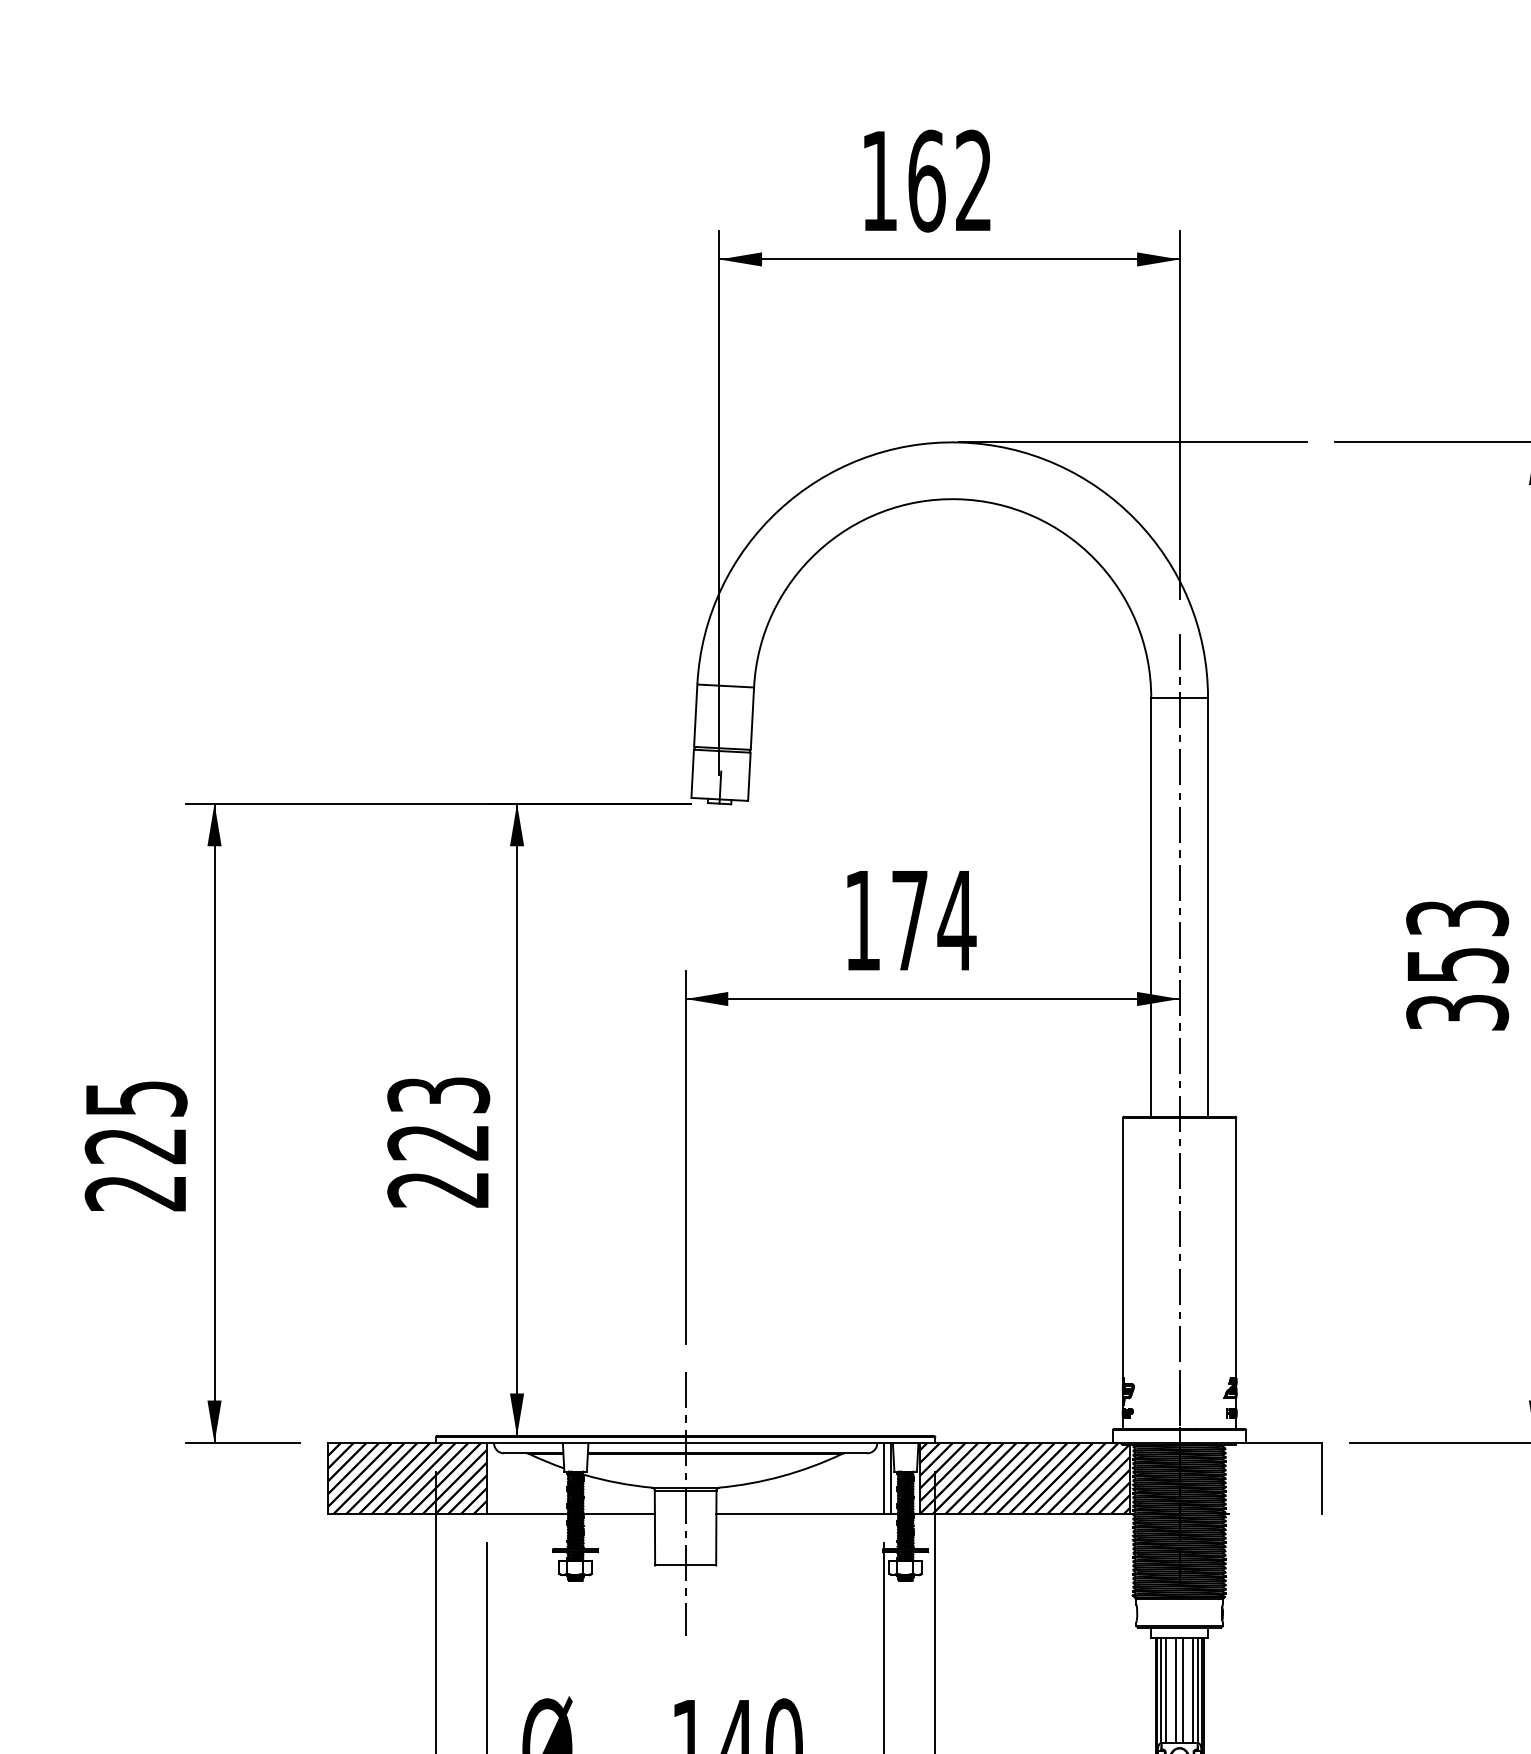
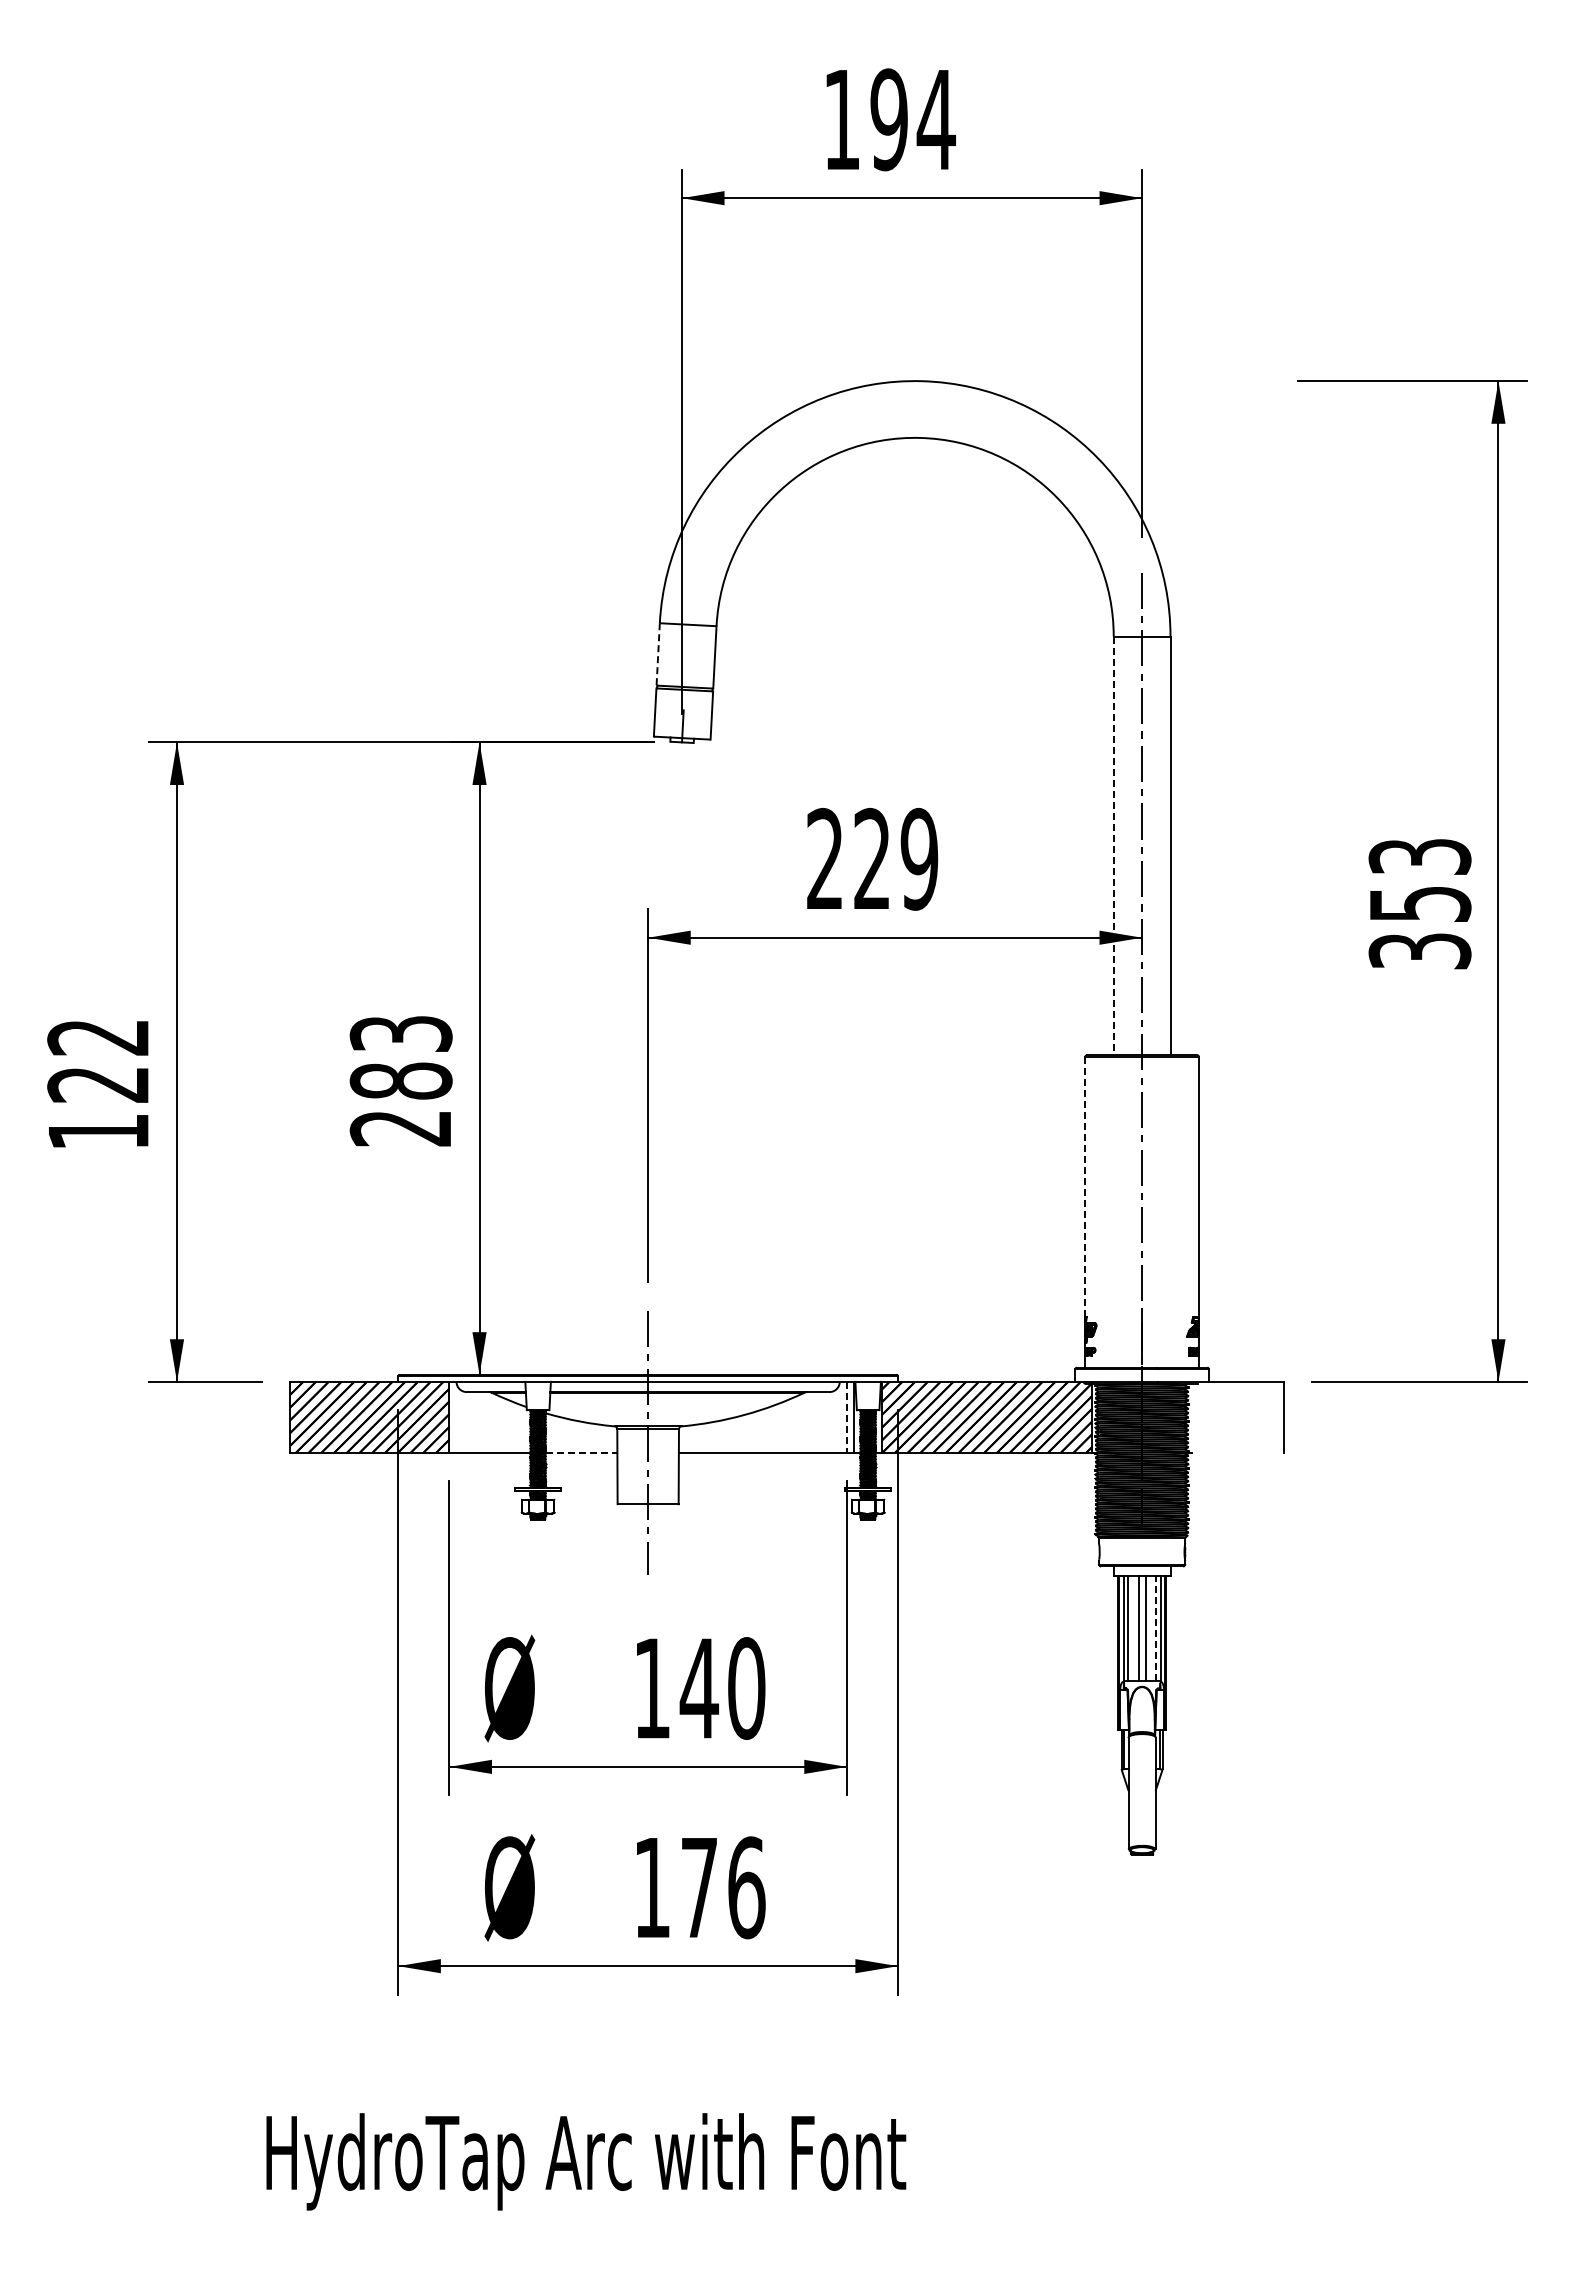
text: (950, 180) -> (912, 119), 162 -> 194
line: (1133, 442) -> (1095, 381), removed
line: (696, 715) -> (658, 654), solid -> dashed
line: (1151, 907) -> (1113, 846), solid -> dashed
text: (911, 919) -> (873, 858), 174 -> 229
text: (438, 1141) -> (400, 1080), 223 -> 283
text: (136, 1145) -> (98, 1084), 225 -> 122
line: (1123, 1248) -> (1085, 1187), solid -> dashed
line: (884, 1478) -> (846, 1417), solid -> dashed
line: (619, 1513) -> (581, 1452), solid -> dashed
line: (1193, 1689) -> (1155, 1628), solid -> dashed

